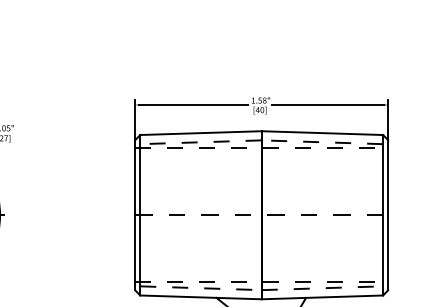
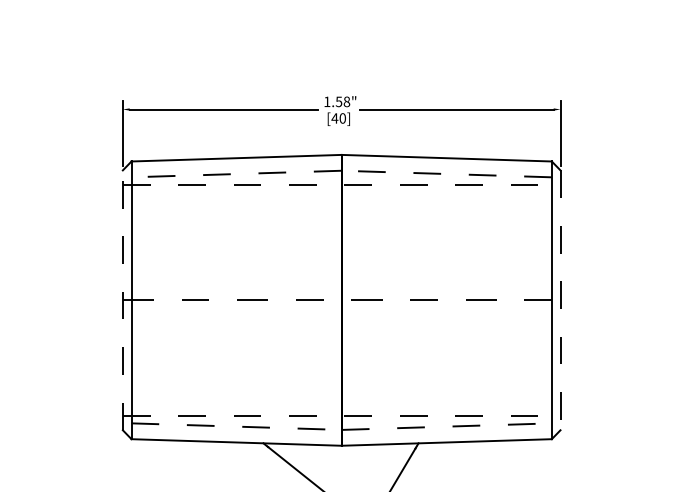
line: (135, 214) -> (123, 299), solid -> dashed
line: (388, 215) -> (561, 300), solid -> dashed

